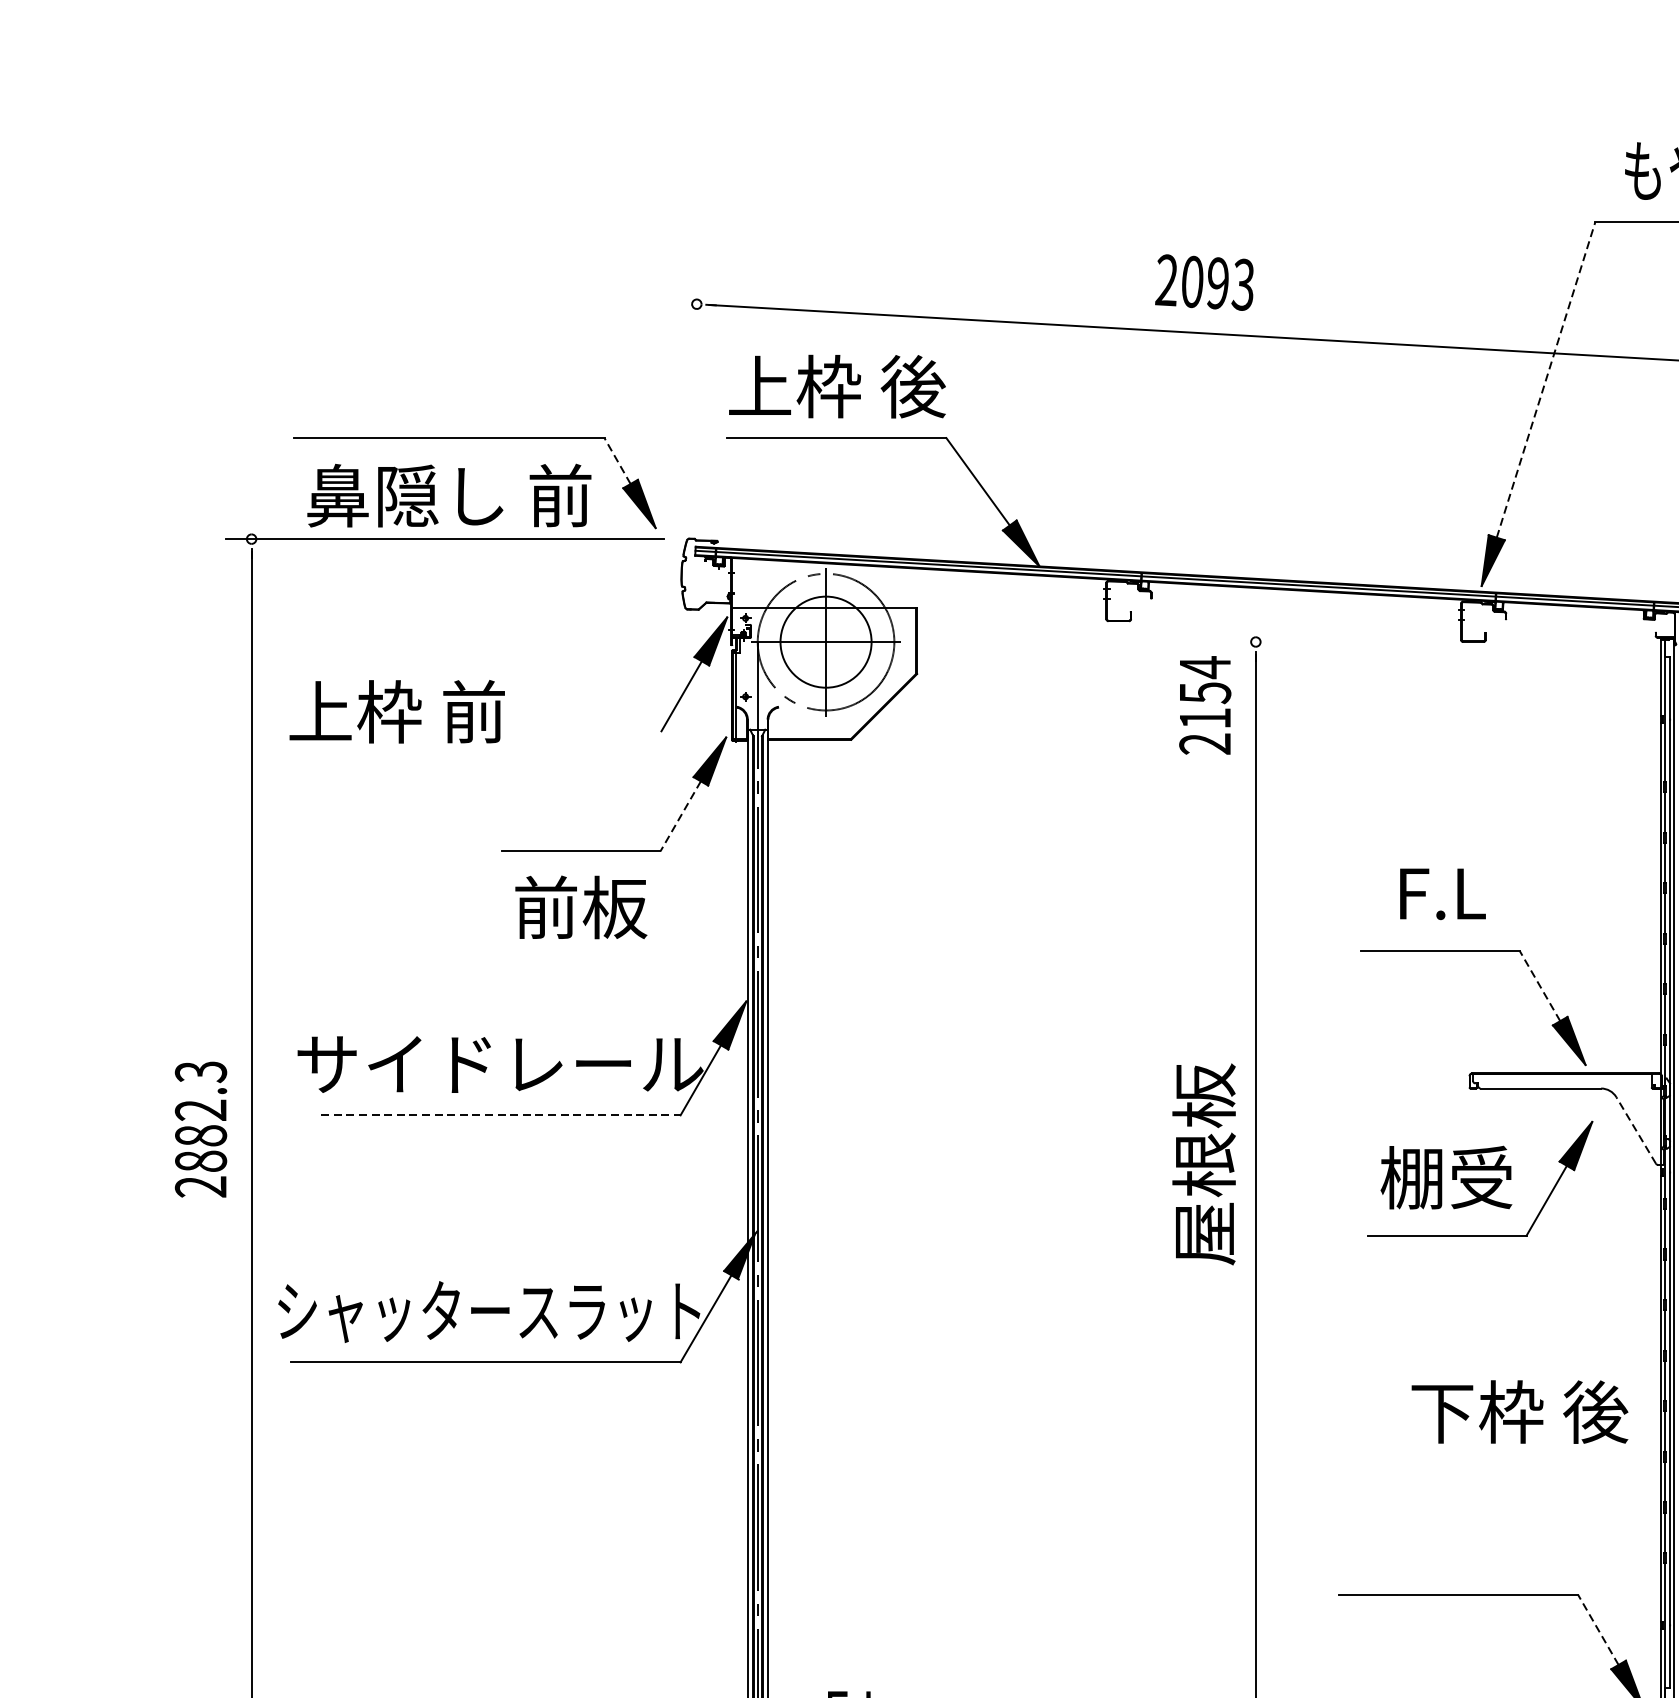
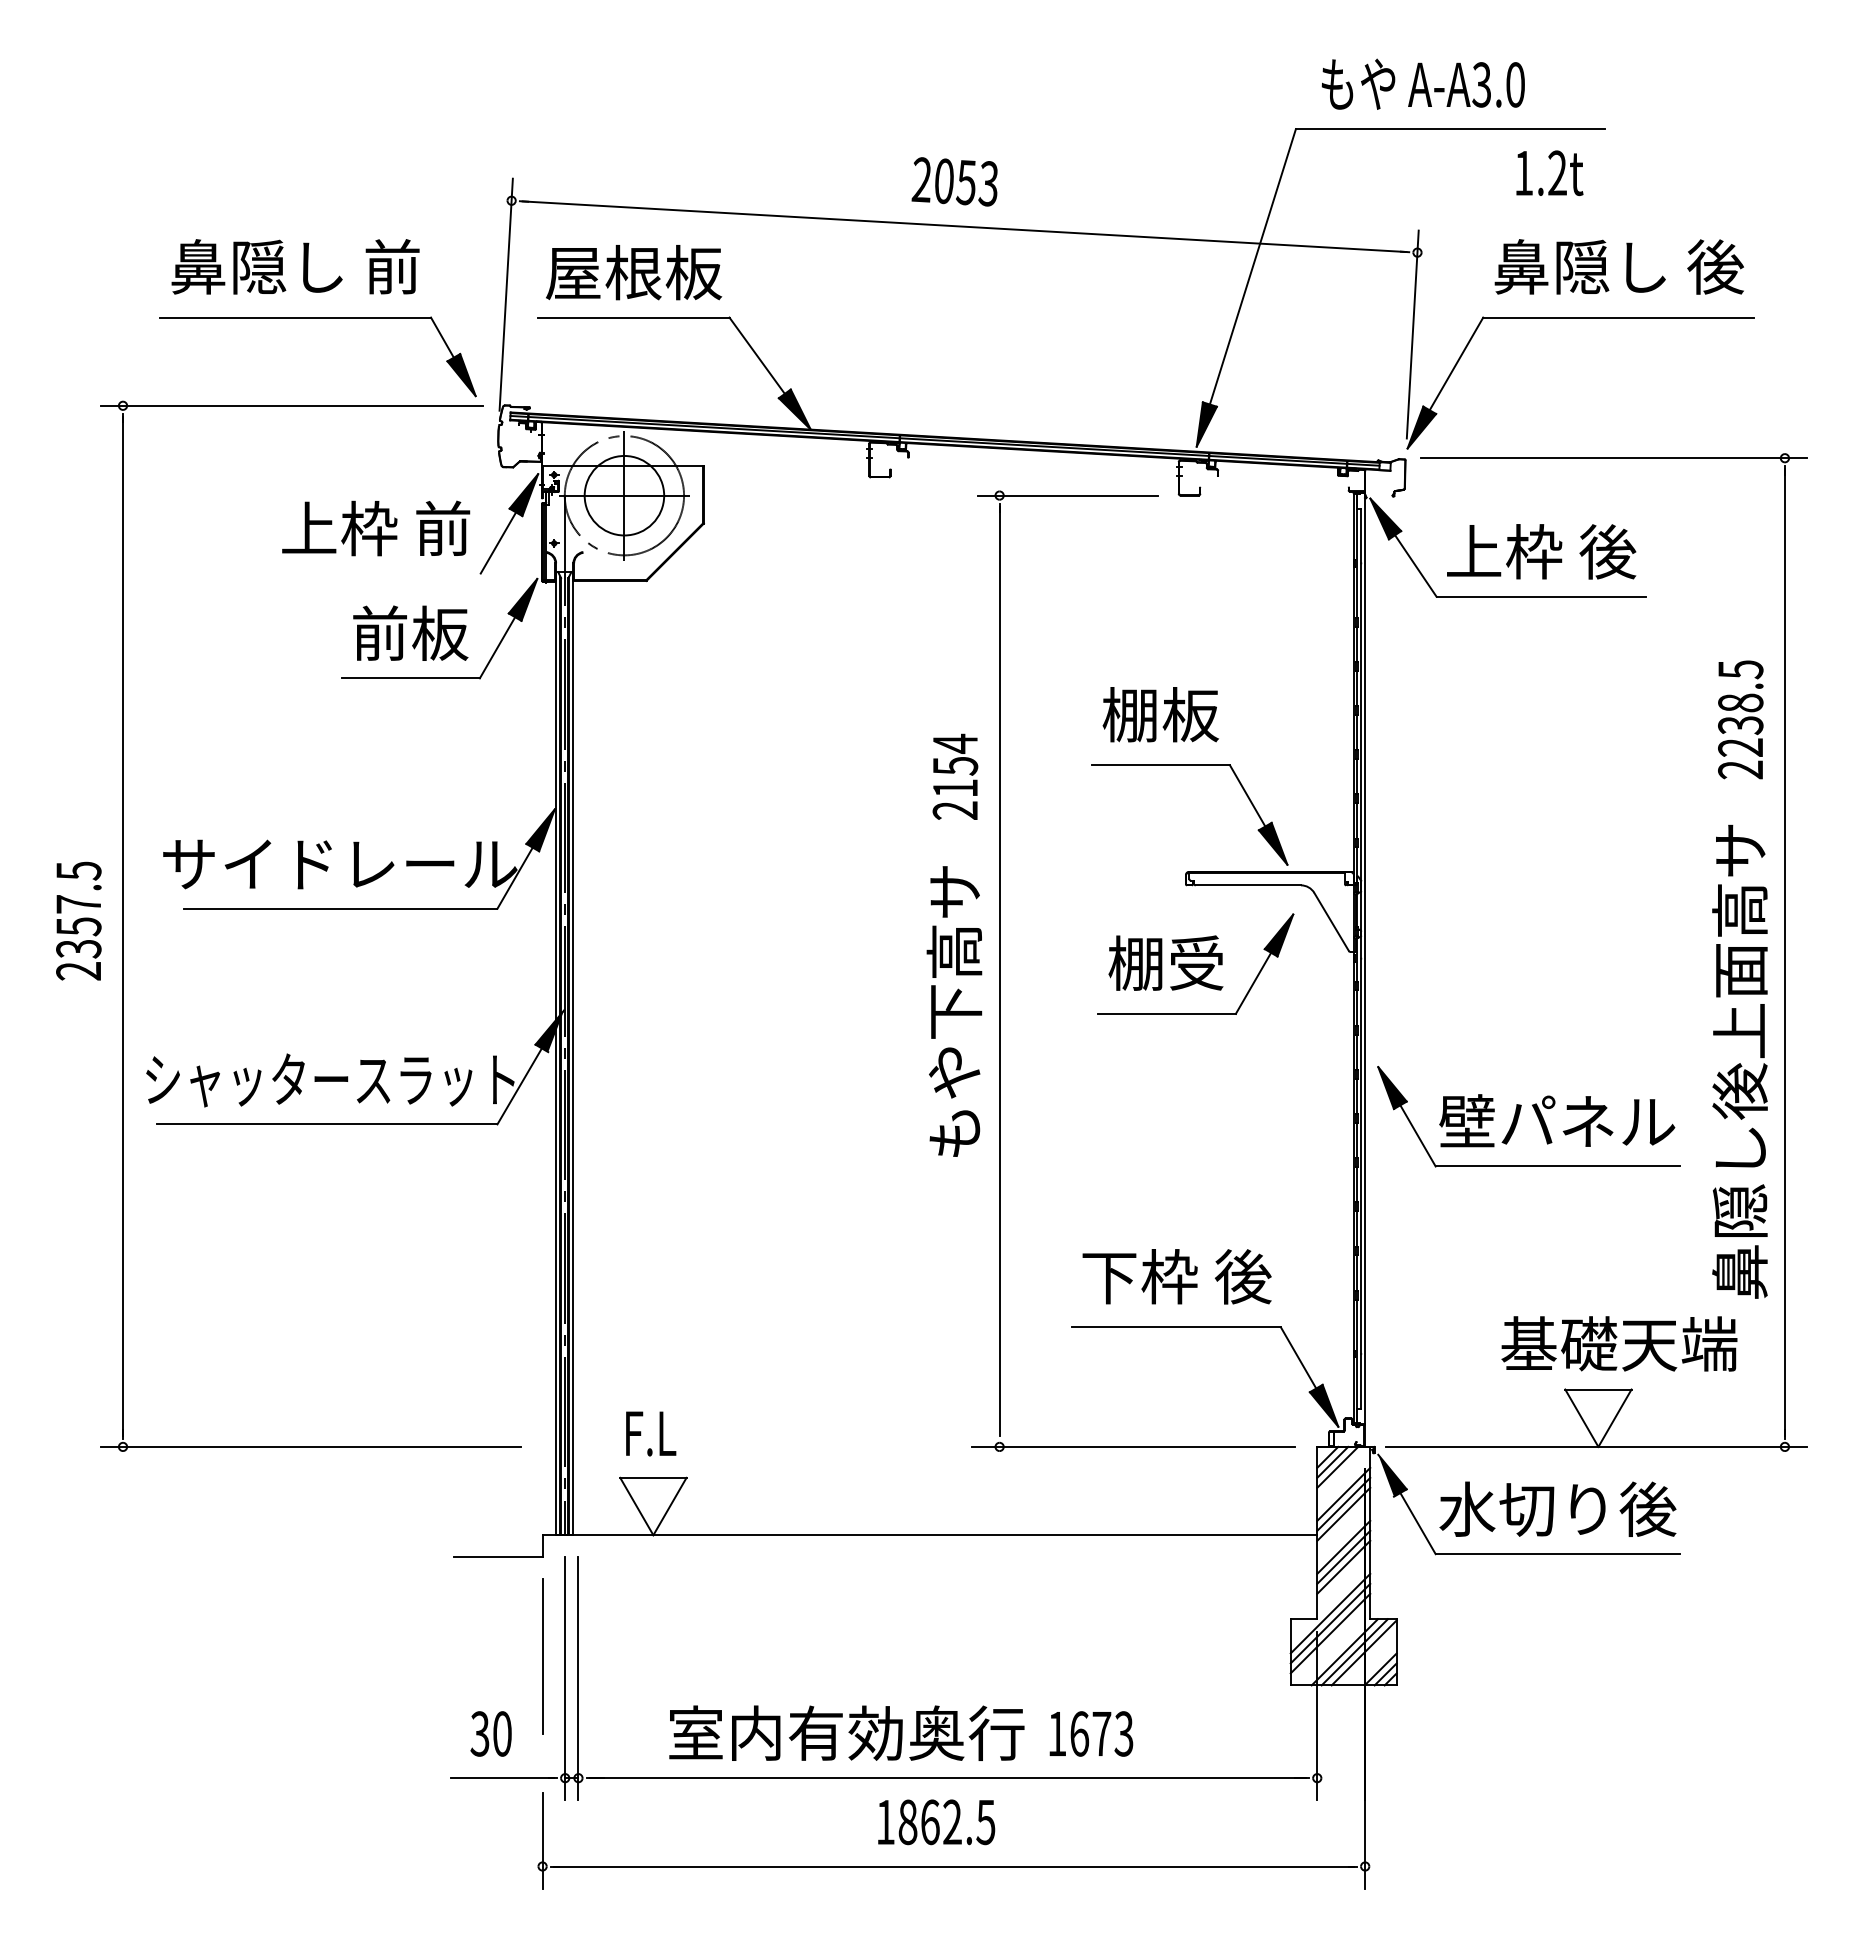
text: (1216, 283) -> (965, 182), 2093 -> 2053
line: (1546, 379) -> (1253, 266), dashed -> solid
text: (836, 386) -> (633, 272), 上枠 後 -> 屋根板
line: (689, 411) -> (505, 294), added
line: (617, 460) -> (442, 337), dashed -> solid
text: (449, 495) -> (295, 266), moved
line: (1333, 641) -> (1067, 495), added
text: (1205, 704) -> (955, 776), moved
text: (397, 711) -> (376, 528), moved
line: (680, 817) -> (497, 648), dashed -> solid
text: (1440, 892) -> (1160, 714), F.L -> 棚板
text: (580, 906) -> (410, 632), moved
line: (1539, 985) -> (1247, 795), dashed -> solid
line: (500, 1115) -> (340, 908), dashed -> solid
text: (200, 1116) -> (78, 909), 2882.3 -> 2357.5
line: (1636, 1129) -> (1331, 921), dashed -> solid
text: (1204, 1230) -> (954, 1009), 屋根板 -> もや下高サ
text: (1519, 1411) -> (1176, 1276), moved
line: (1598, 1629) -> (1298, 1357), dashed -> solid

